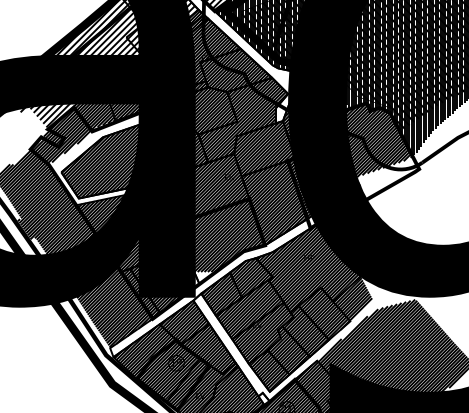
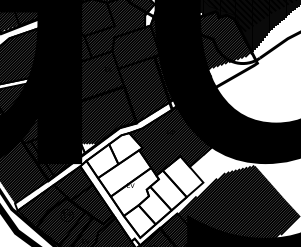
hatch: (287, 324) -> (154, 185), removed

